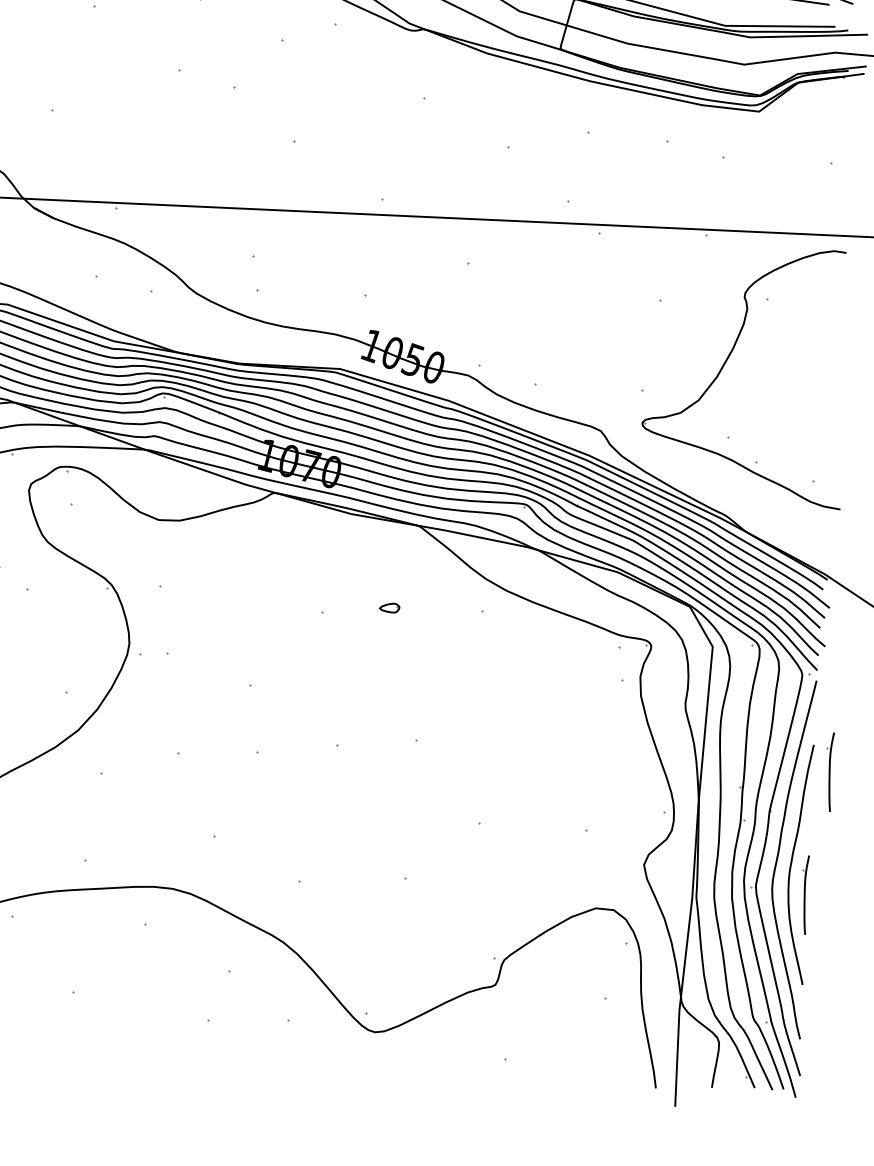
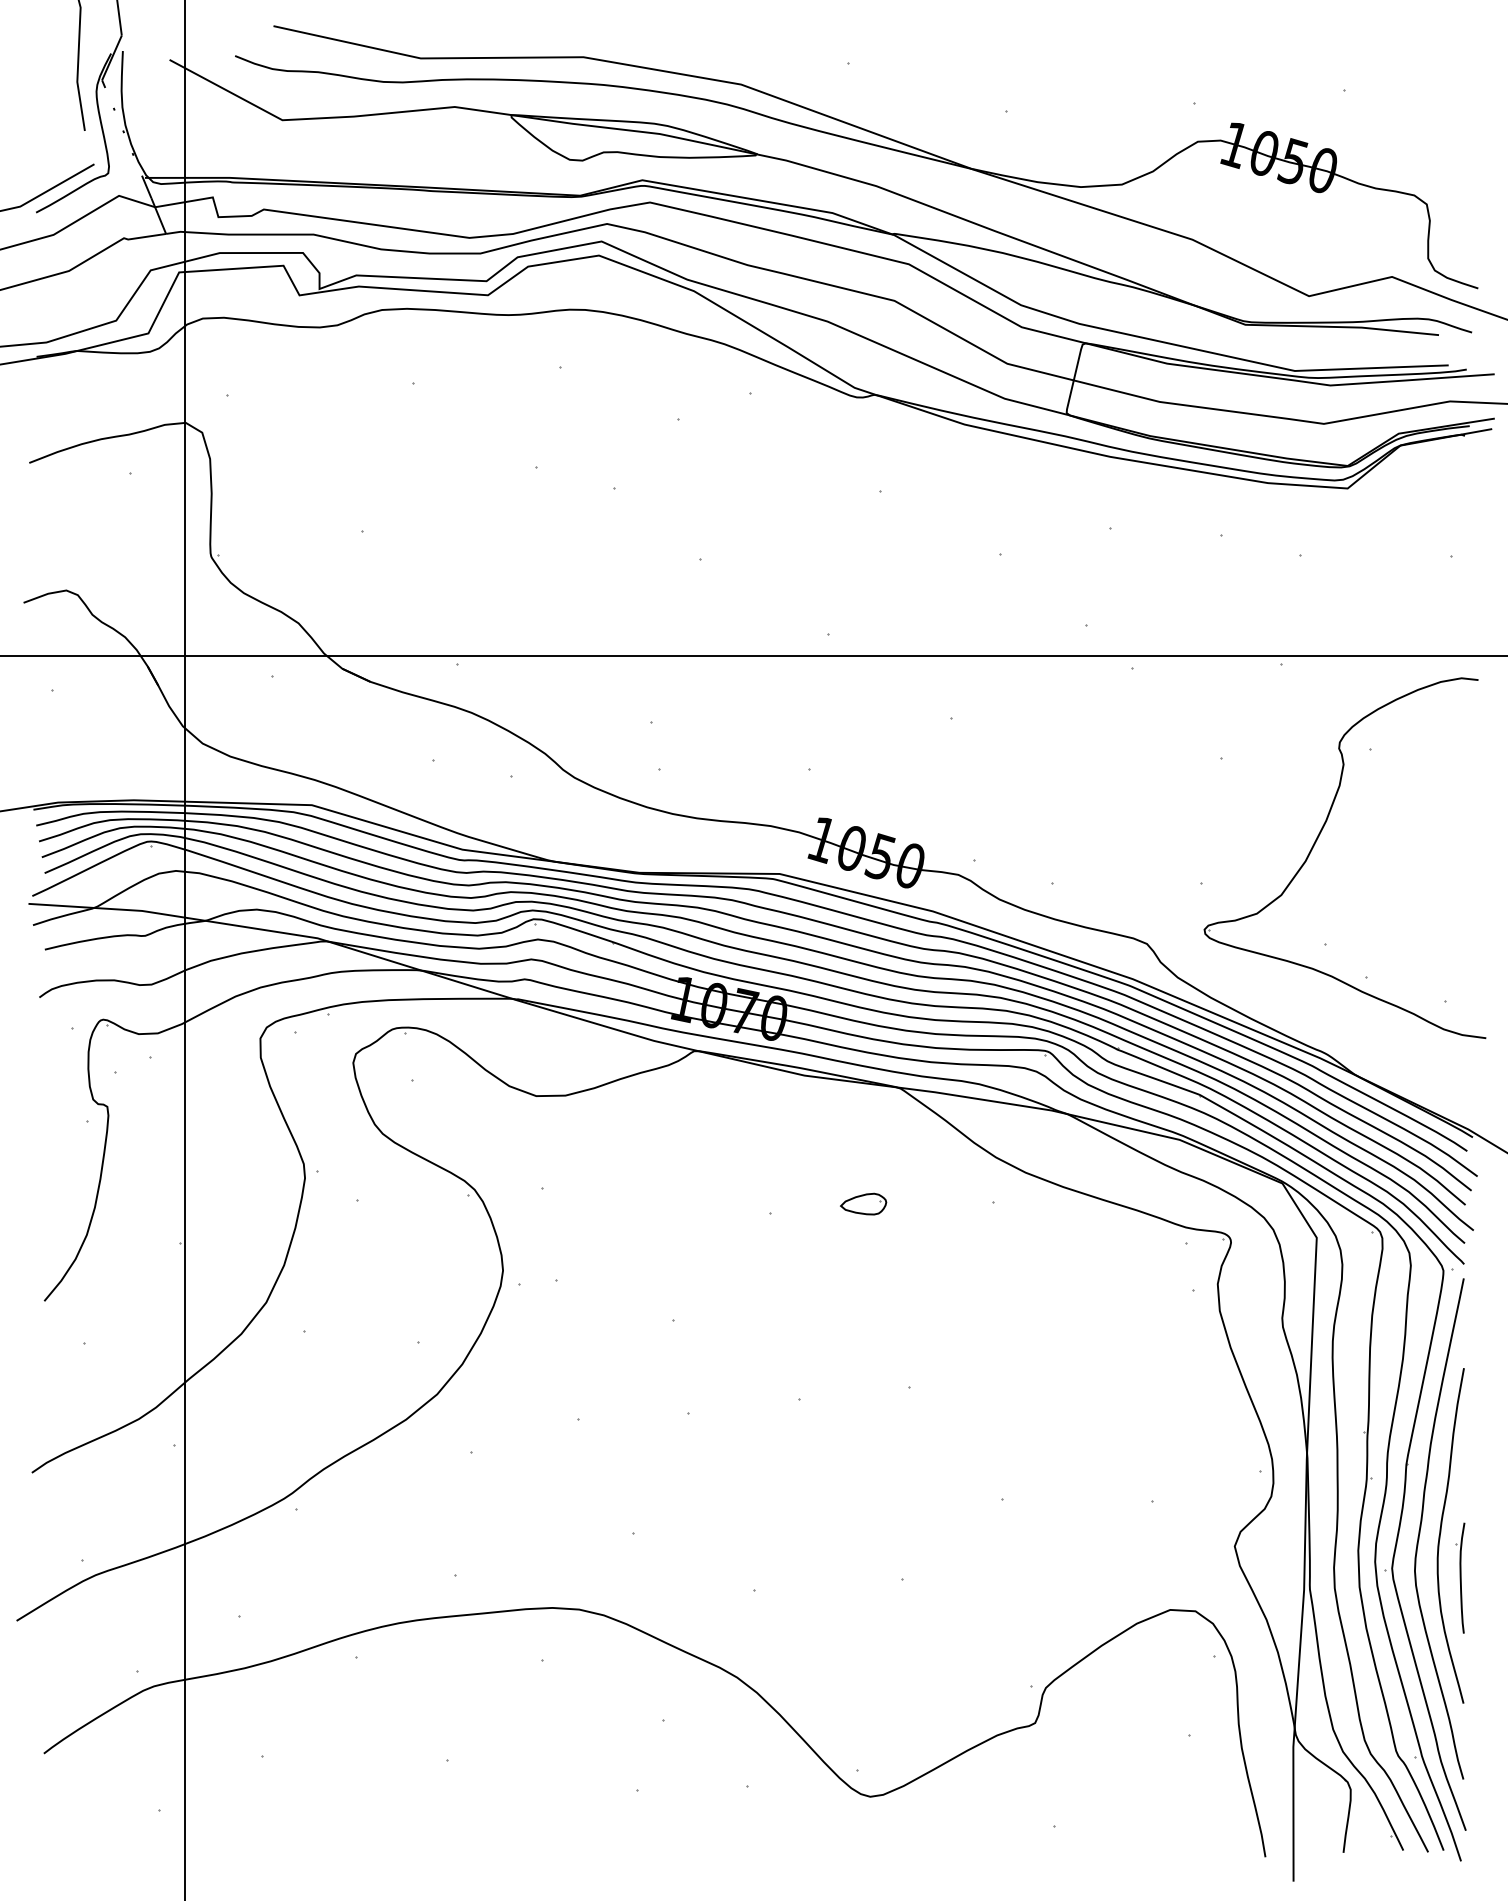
part: (389, 607) -> (863, 1203), size x1.67
part: (829, 771) -> (1487, 1404), removed

